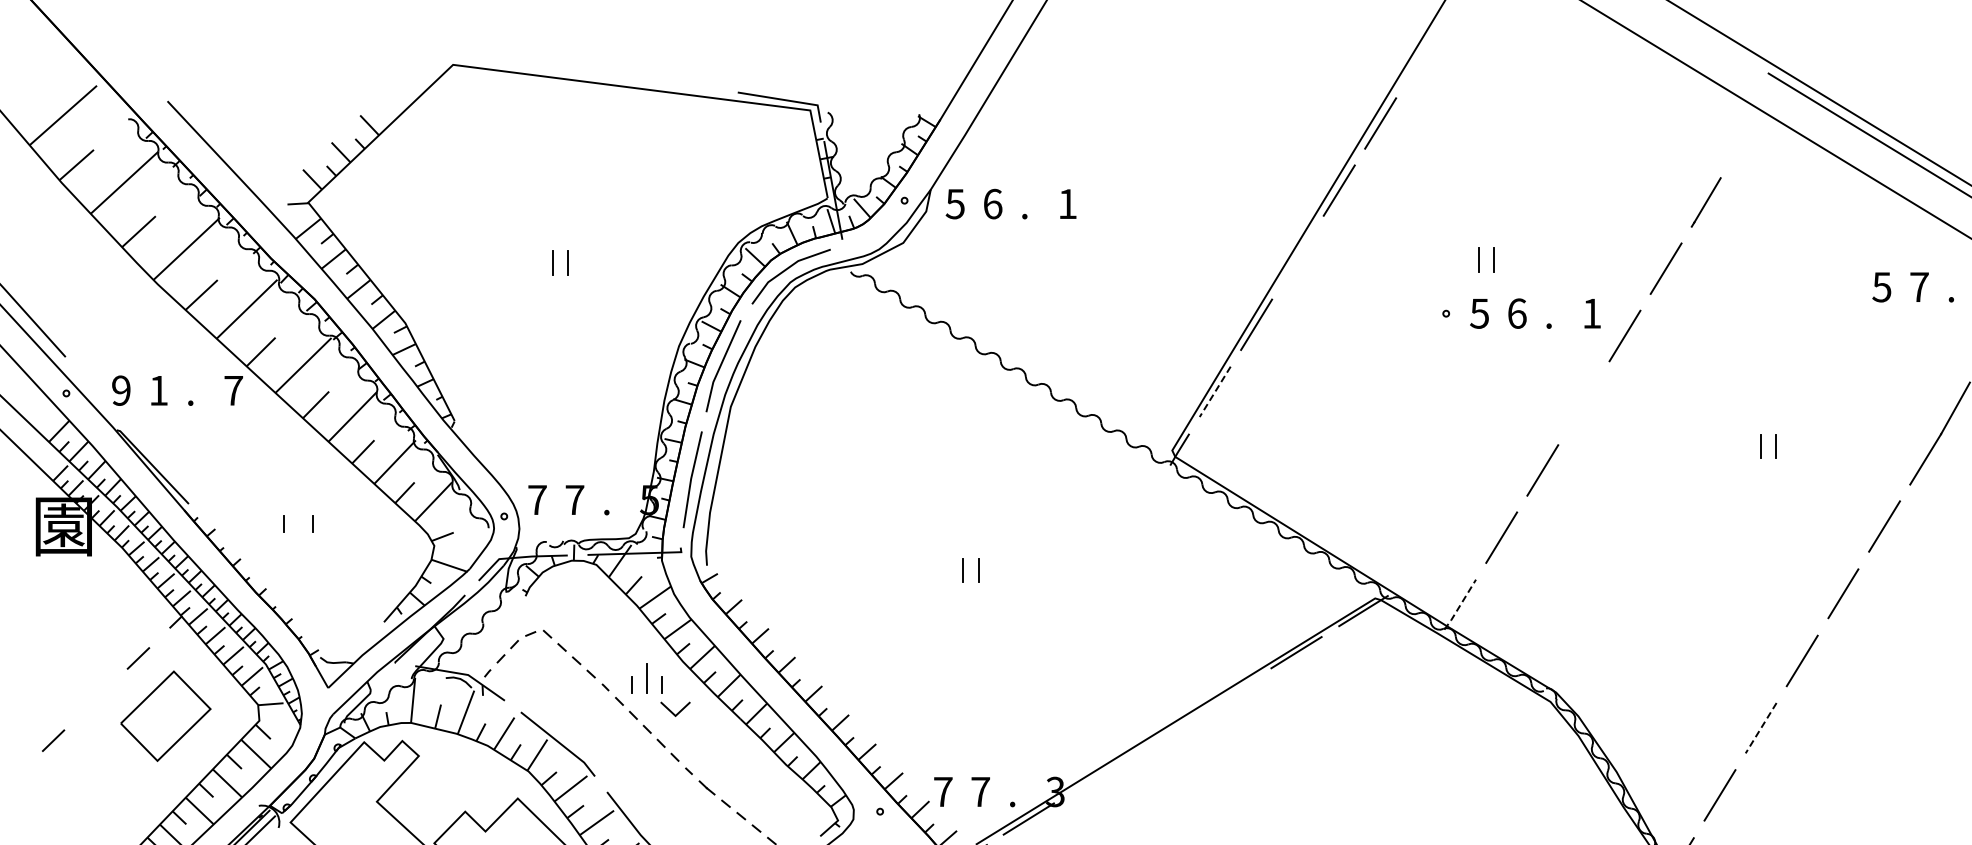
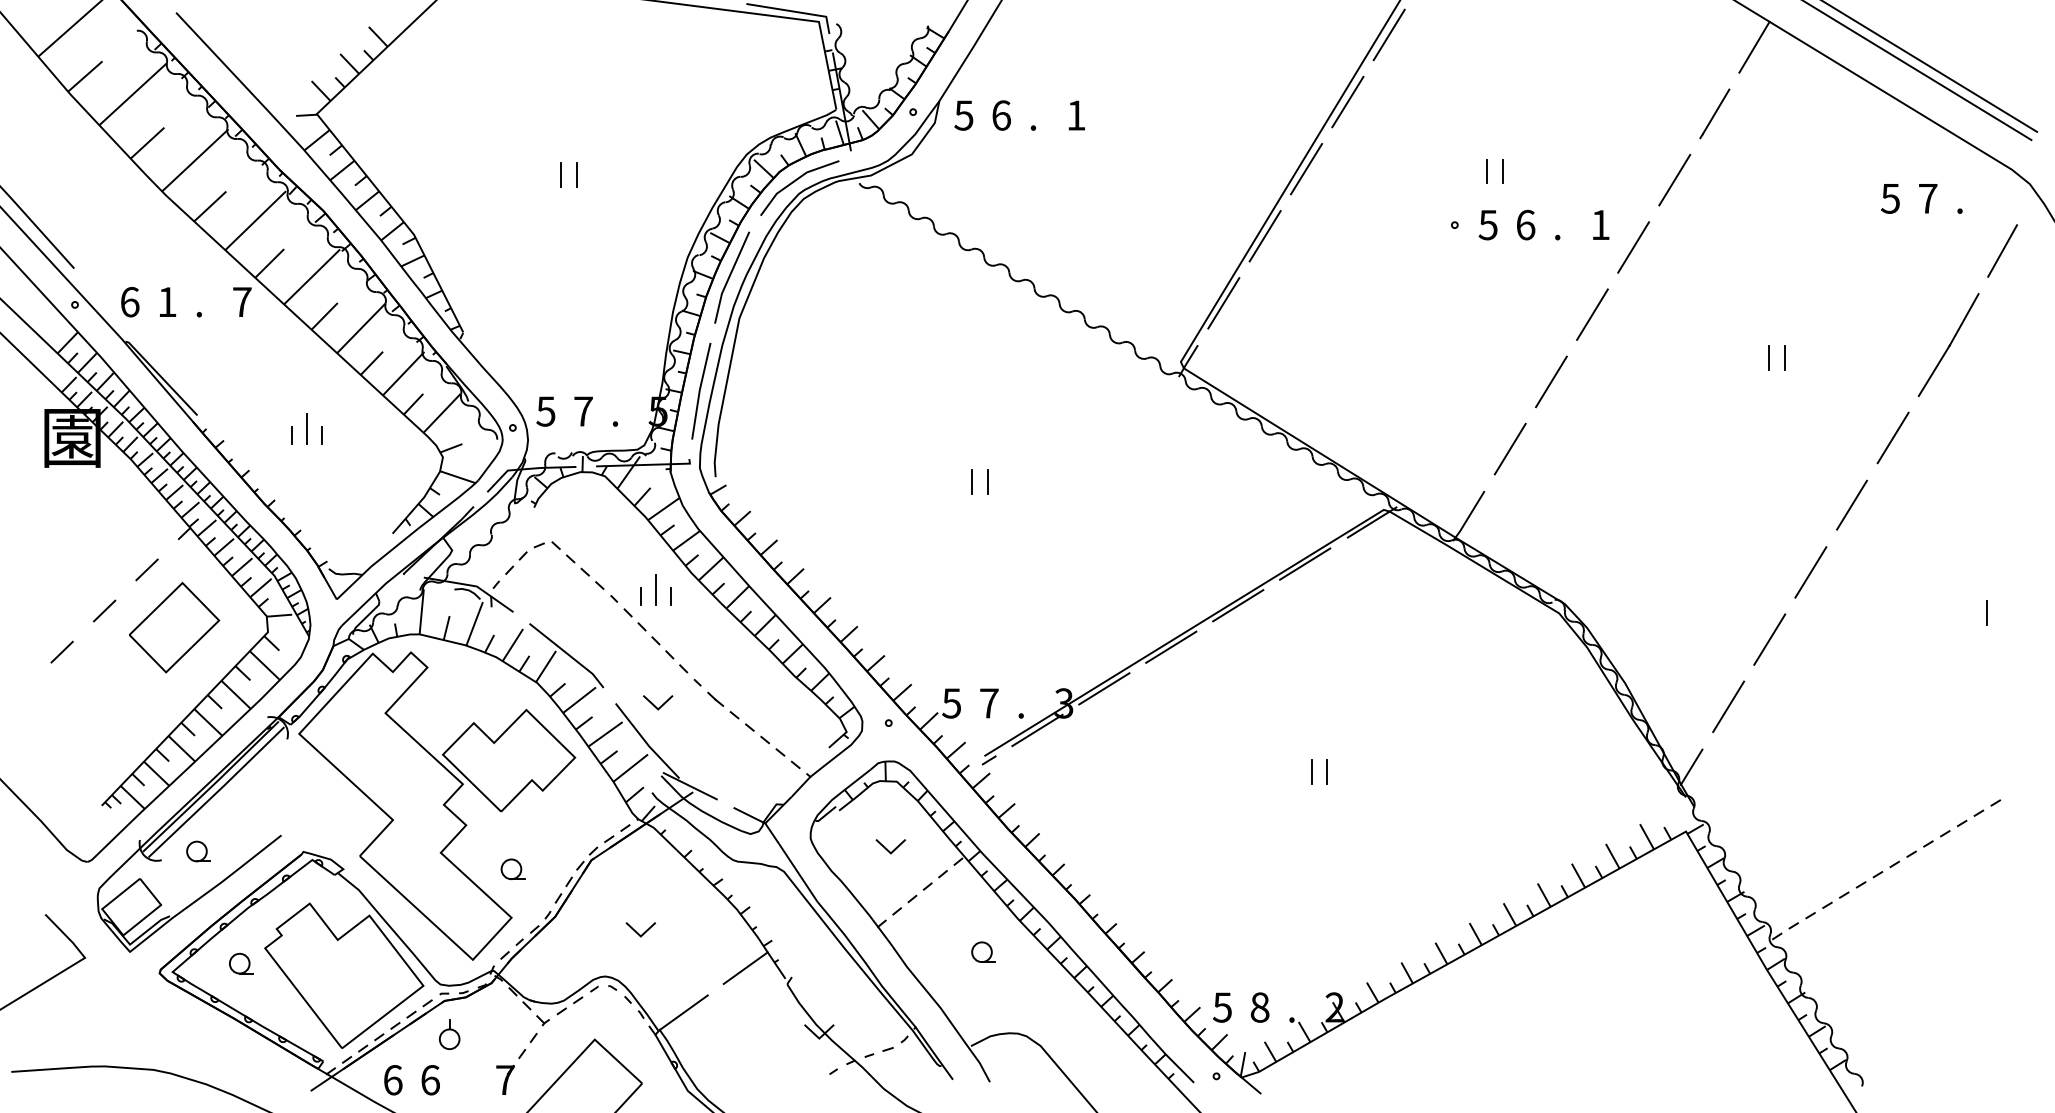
line: (1745, 135) -> (1754, 46), added
line: (1297, 258) -> (1306, 169), added
text: (120, 391) -> (129, 302), 9 -> 6
line: (1214, 392) -> (1223, 303), dashed -> solid
line: (1583, 403) -> (1592, 314), added
text: (536, 500) -> (545, 411), 7 -> 5
line: (297, 517) -> (306, 428), added
line: (1460, 605) -> (1469, 516), dashed -> solid
line: (1229, 694) -> (1238, 605), added
line: (95, 699) -> (104, 610), added
line: (677, 712) -> (660, 705), moved
line: (1760, 728) -> (1769, 639), dashed -> solid
line: (1162, 735) -> (1171, 646), added
line: (1095, 777) -> (1104, 688), added
text: (942, 792) -> (951, 703), 7 -> 5

